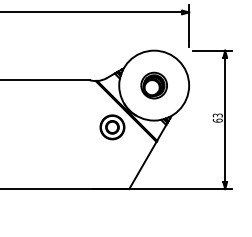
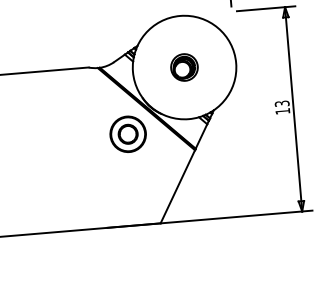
part: (153, 85) -> (183, 67), size x0.7
text: (217, 120) -> (282, 111), 63 -> 13

